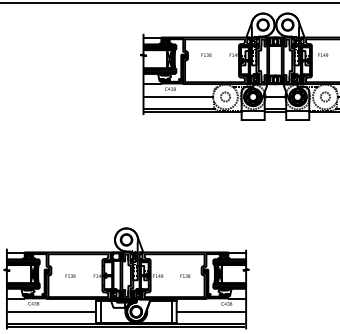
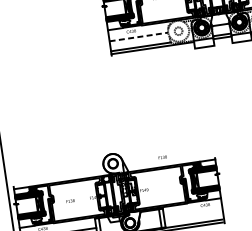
line: (178, 96) -> (139, 36), solid -> dashed
text: (185, 275) -> (162, 156), moved
line: (211, 311) -> (193, 213), removed

